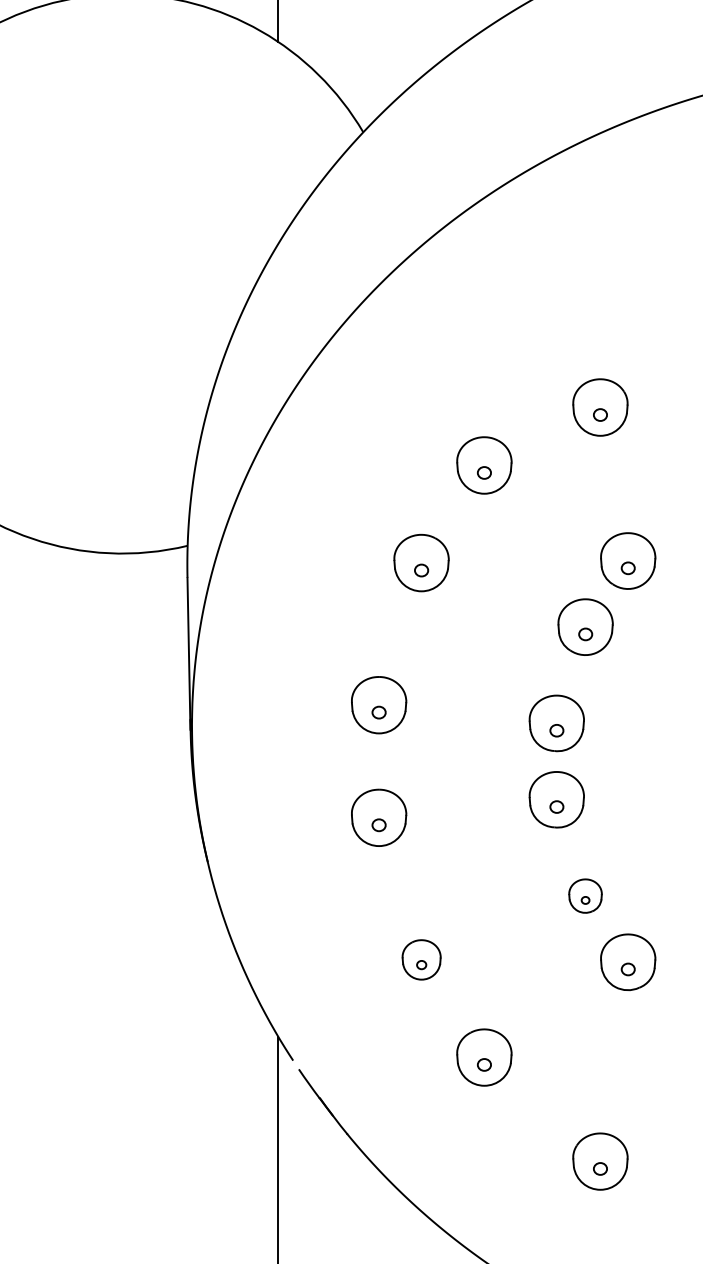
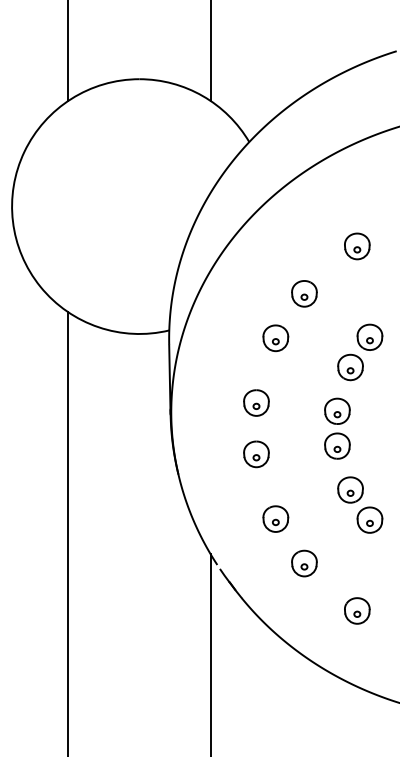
part: (600, 407) -> (357, 246), moved
part: (585, 894) -> (350, 489), size x1.67
part: (420, 958) -> (275, 518), size x1.43

